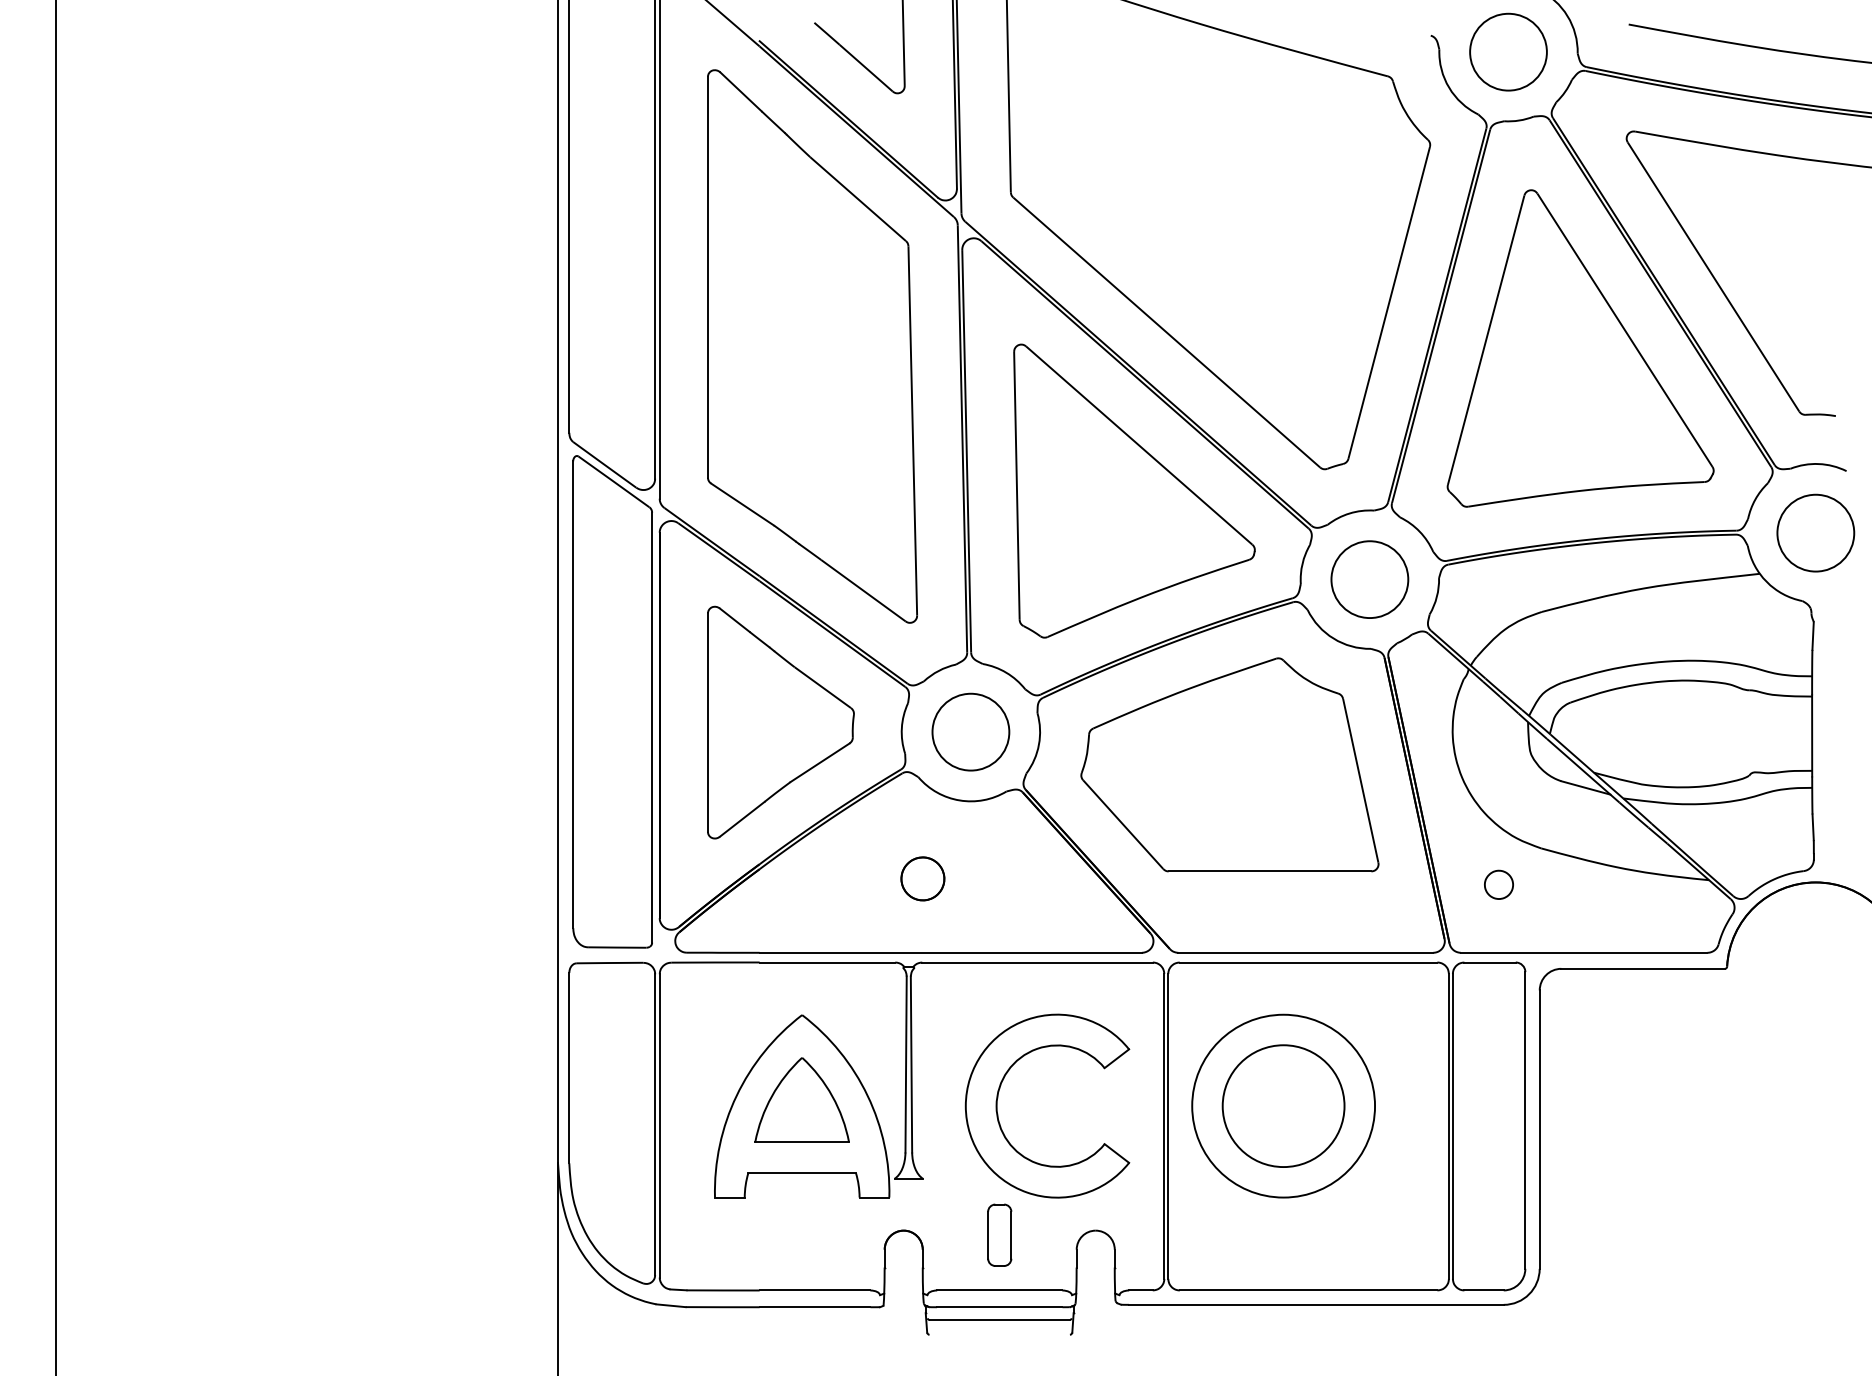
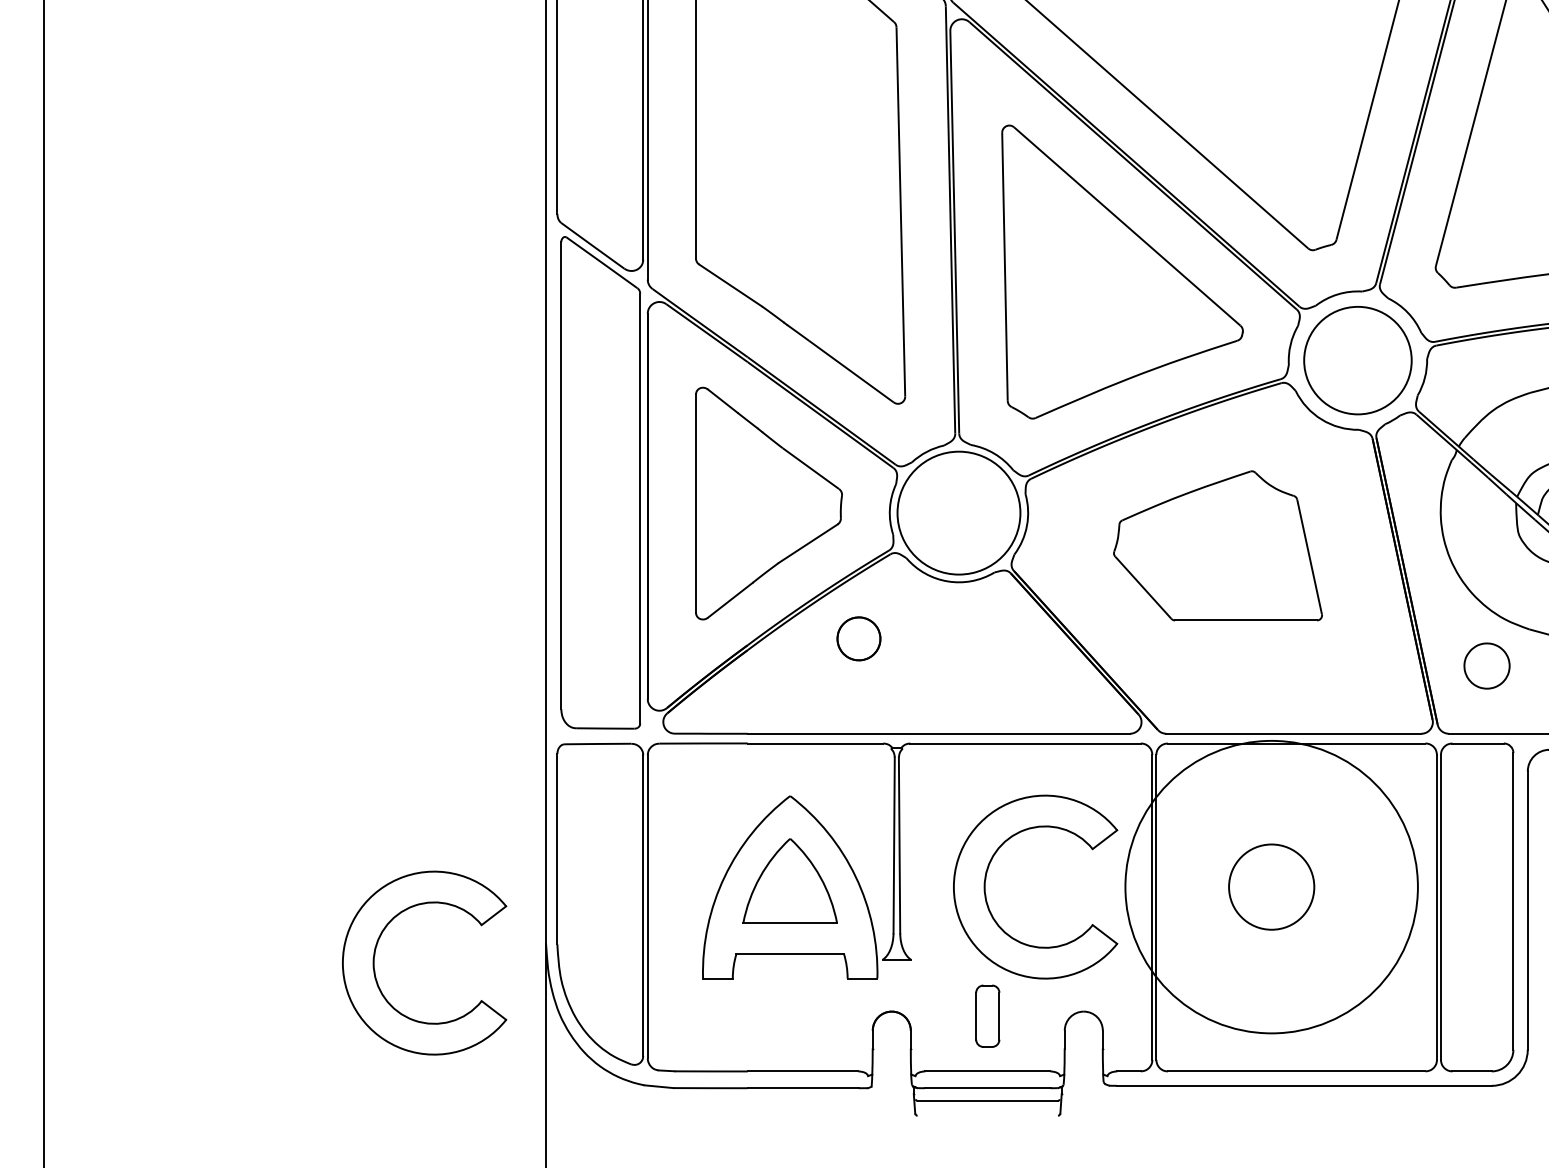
circle: (1369, 579) -> (1357, 360), size x1.4
circle: (970, 731) -> (958, 512), size x1.6
part: (1229, 764) -> (1217, 545), size x0.7
part: (922, 878) -> (858, 638), moved
part: (1498, 884) -> (1486, 665), size x1.6
circle: (1283, 1105) -> (1271, 886), size x1.6
circle: (1283, 1106) -> (1271, 887), size x0.7
part: (387, 1174) -> (375, 955), added

